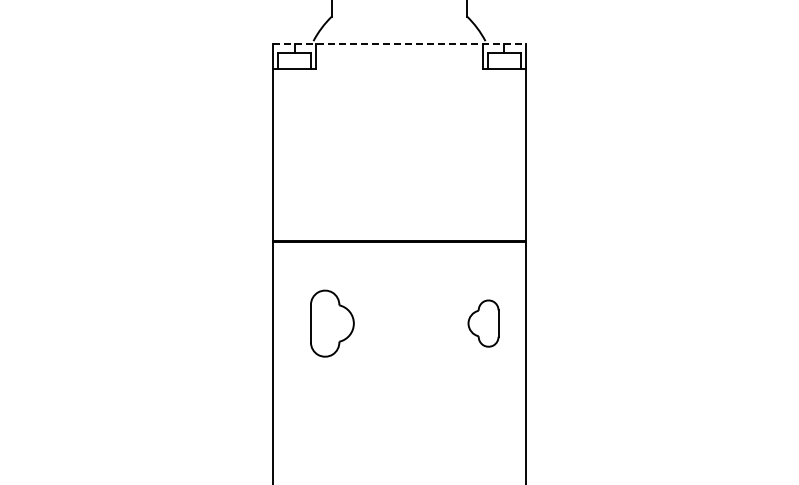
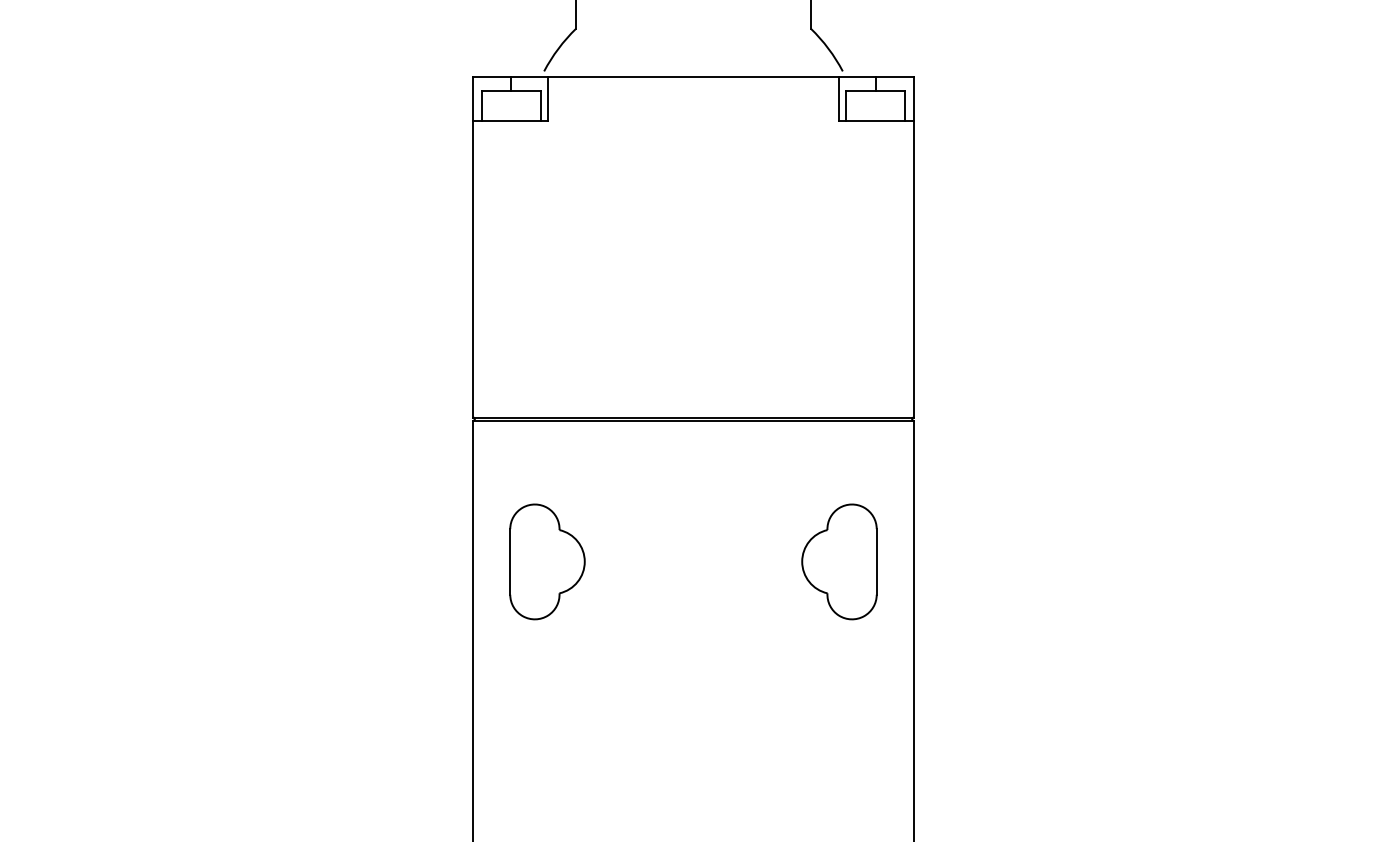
line: (399, 44) -> (693, 77), dashed -> solid
part: (332, 323) -> (547, 561), moved
part: (483, 323) -> (839, 561), size x1.43

